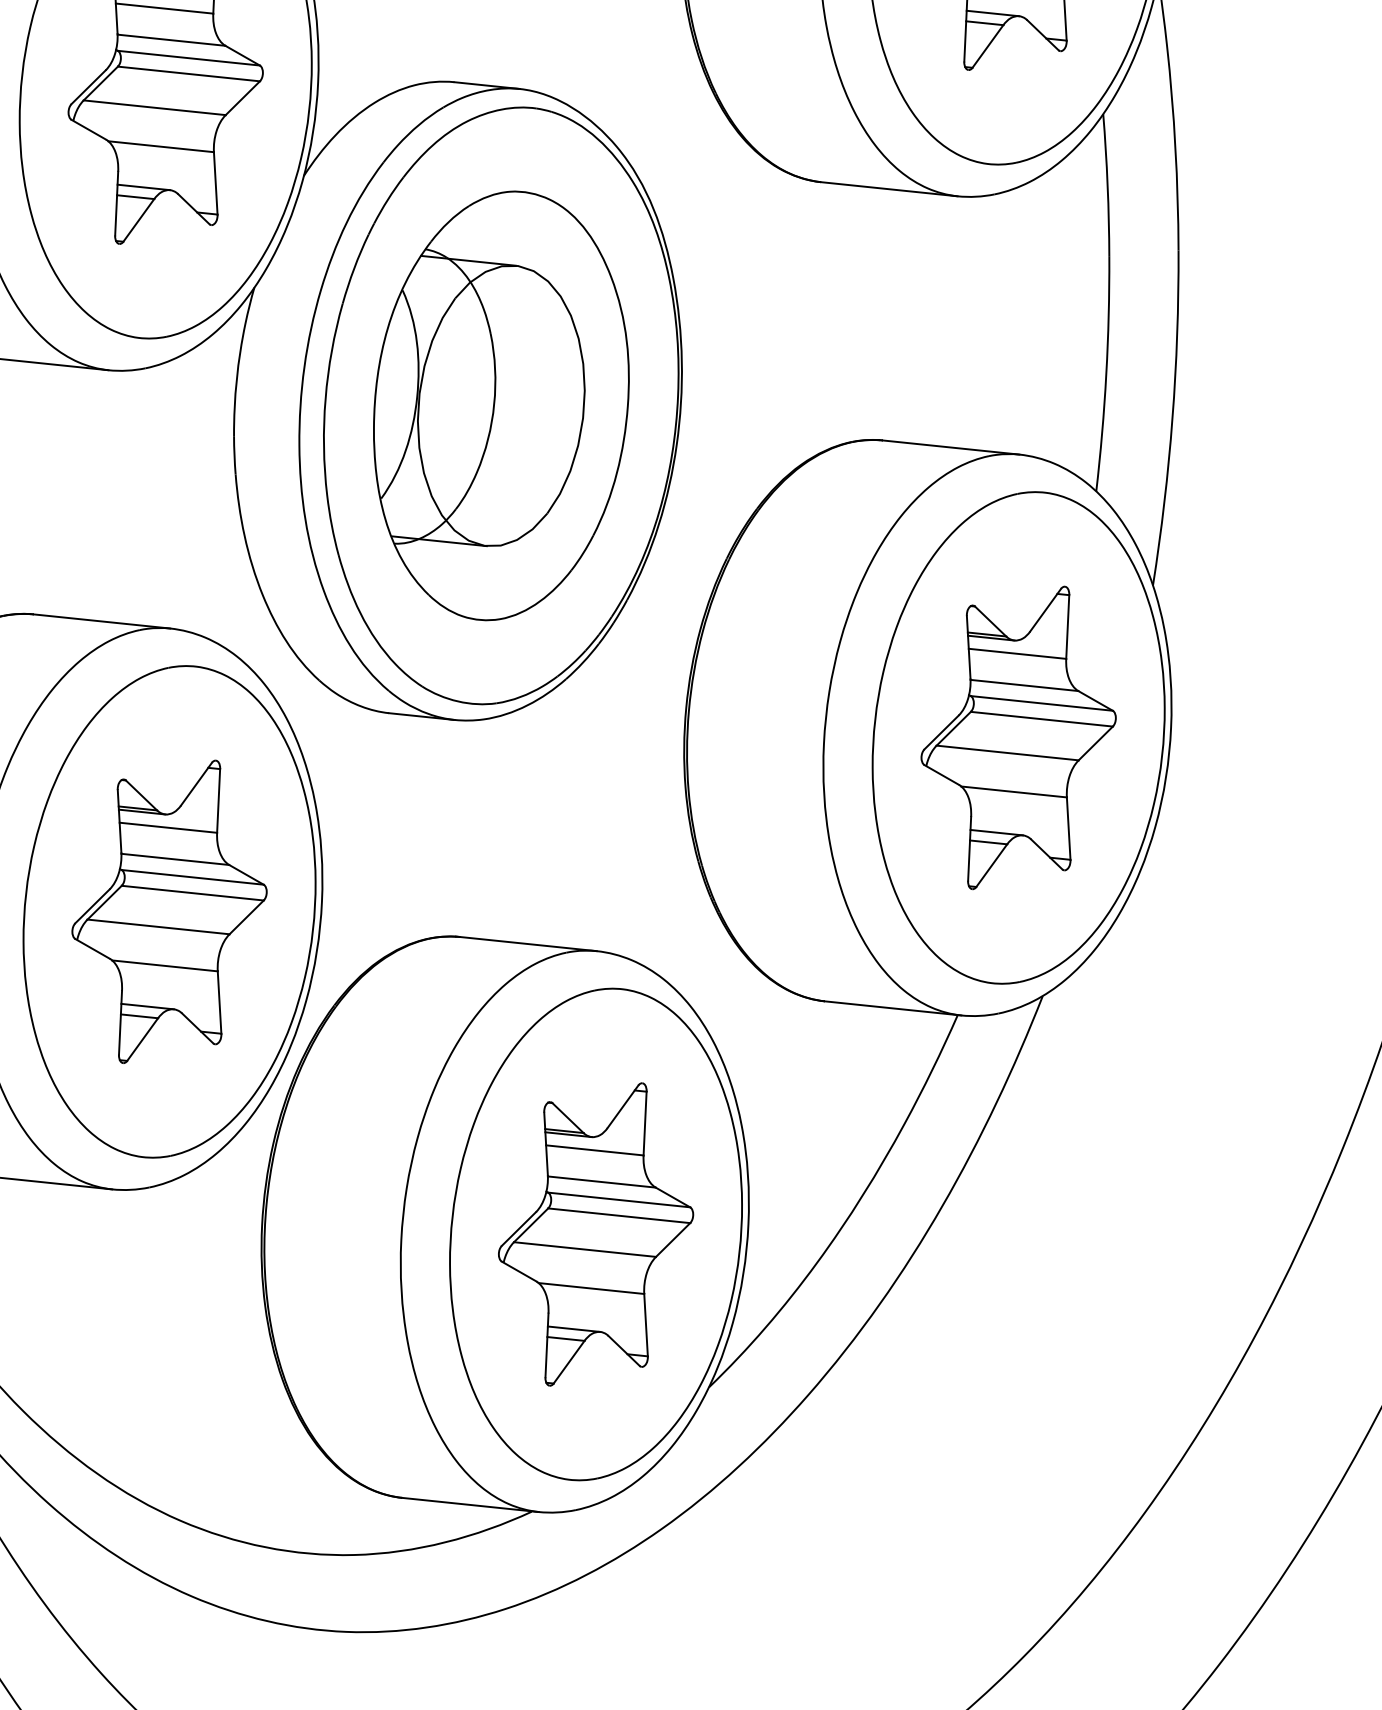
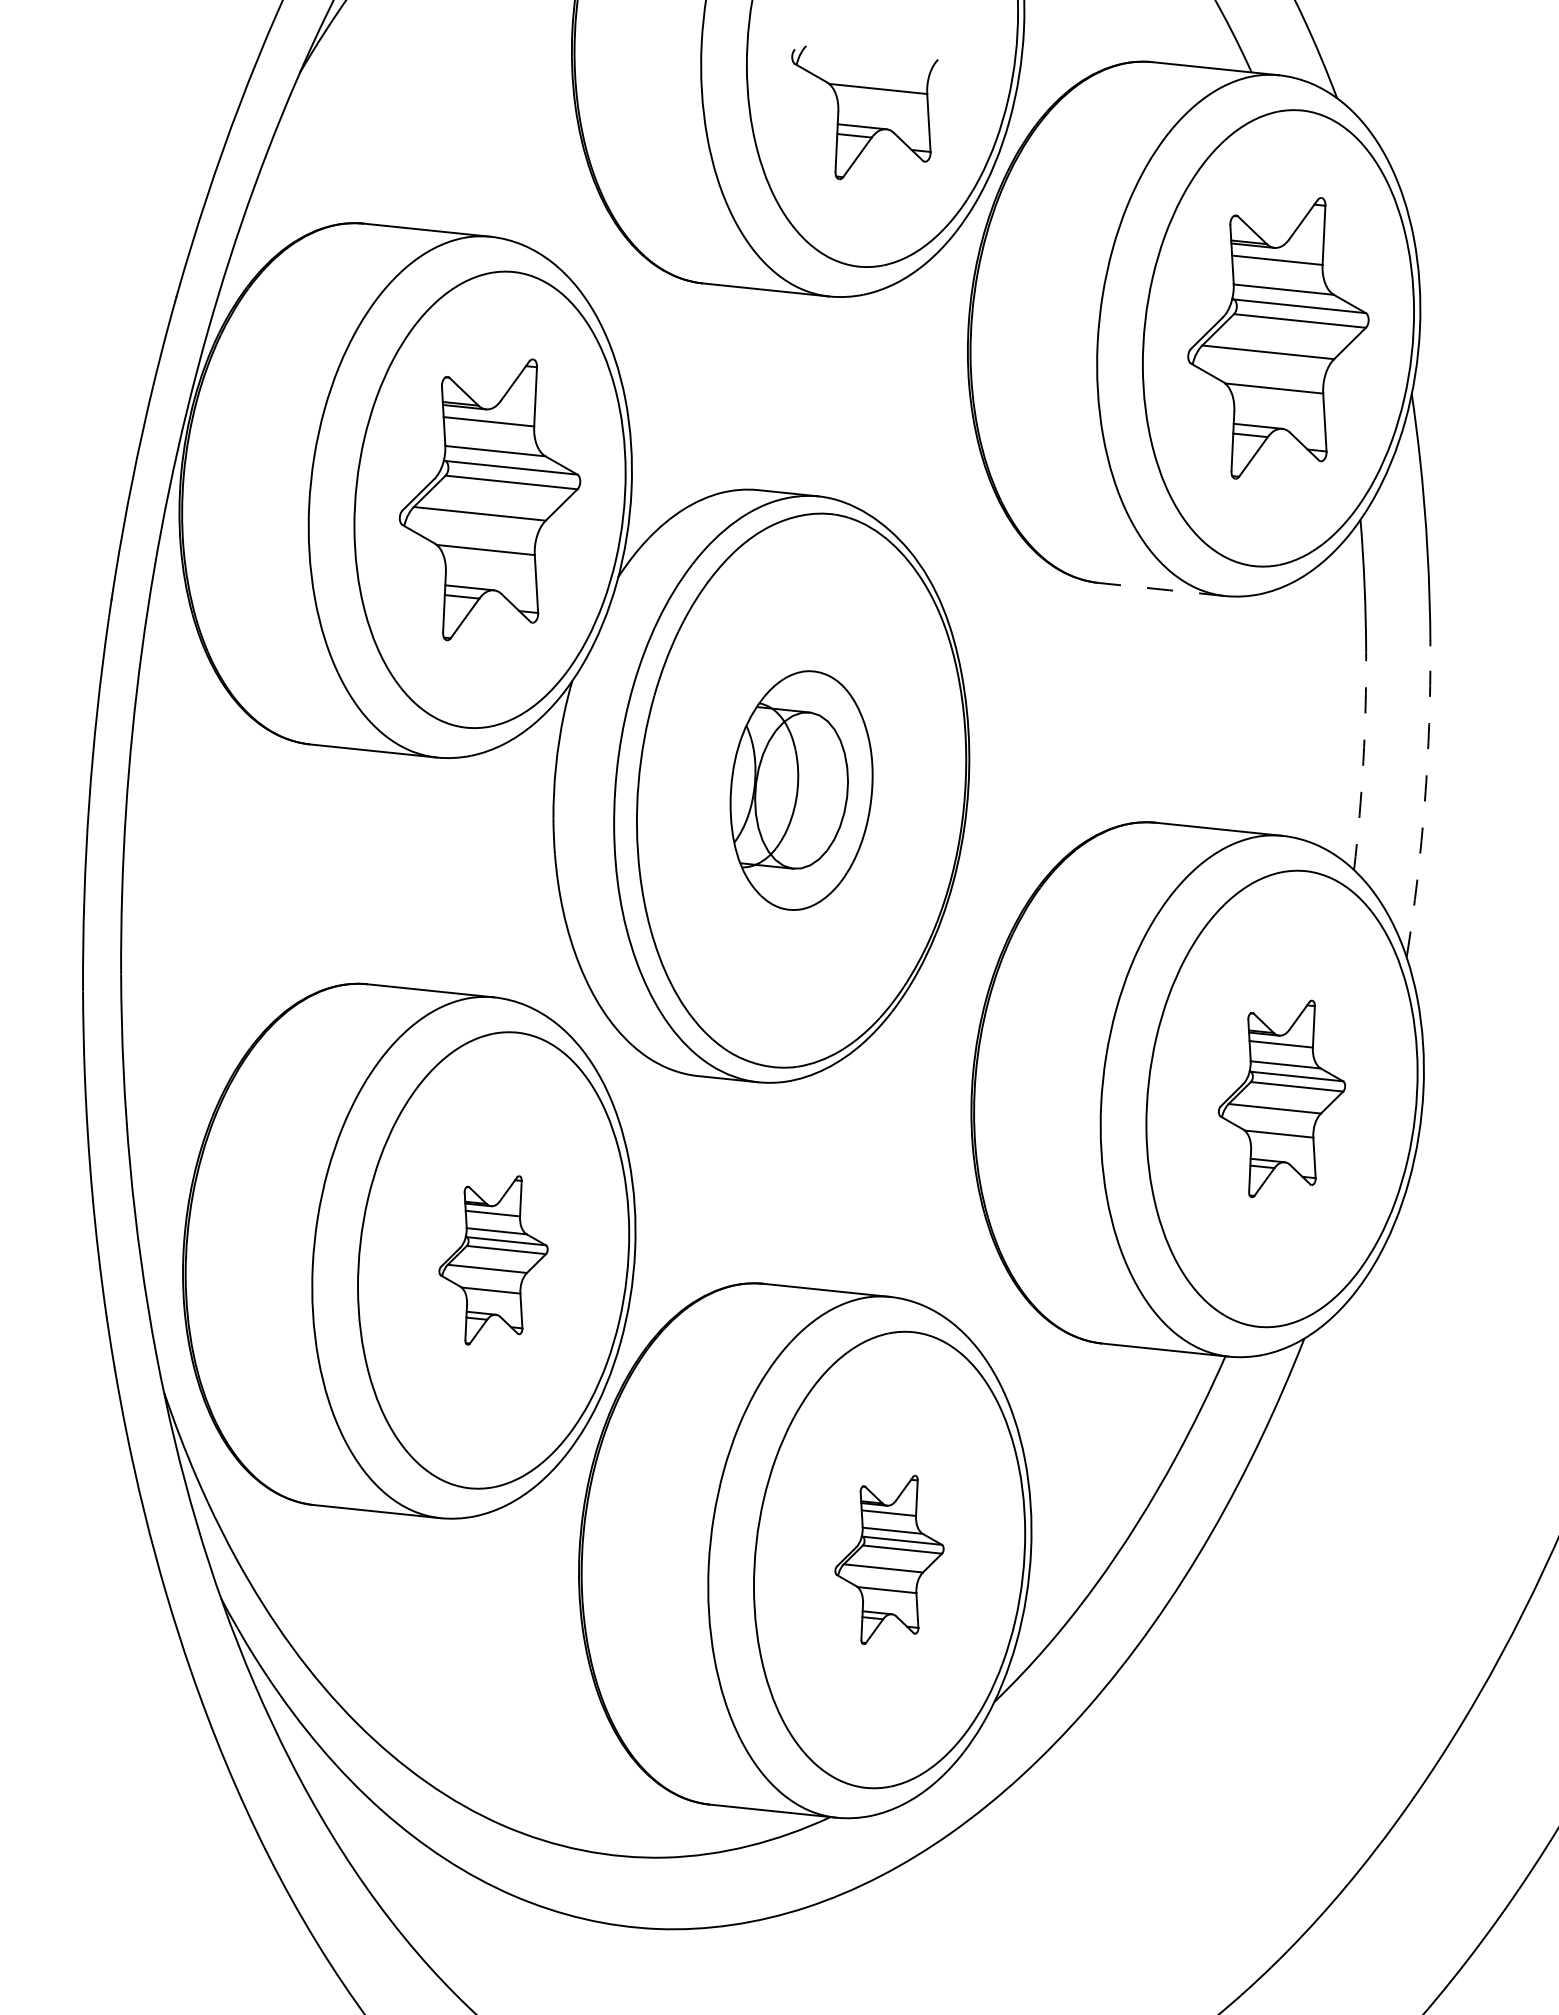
line: (888, 189) -> (1161, 589), solid -> dashed
arc: (1106, 374) -> (1363, 761), solid -> dashed
part: (501, 405) -> (801, 790), size x0.6
arc: (1172, 418) -> (1424, 802), solid -> dashed
part: (1018, 737) -> (1281, 1098), size x0.7
part: (169, 911) -> (493, 1260), size x0.6
part: (595, 1233) -> (889, 1559), size x0.6

